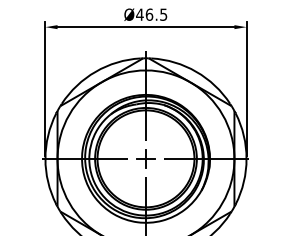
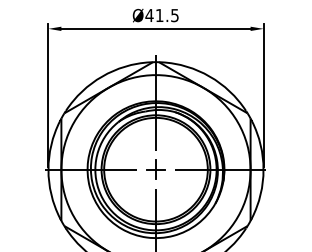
text: (149, 14) -> (159, 15), Ø46.5 -> Ø41.5

